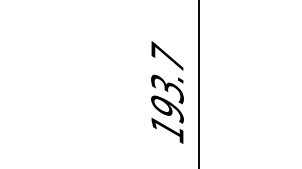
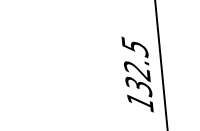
text: (167, 82) -> (136, 66), 193.7 -> 132.5

